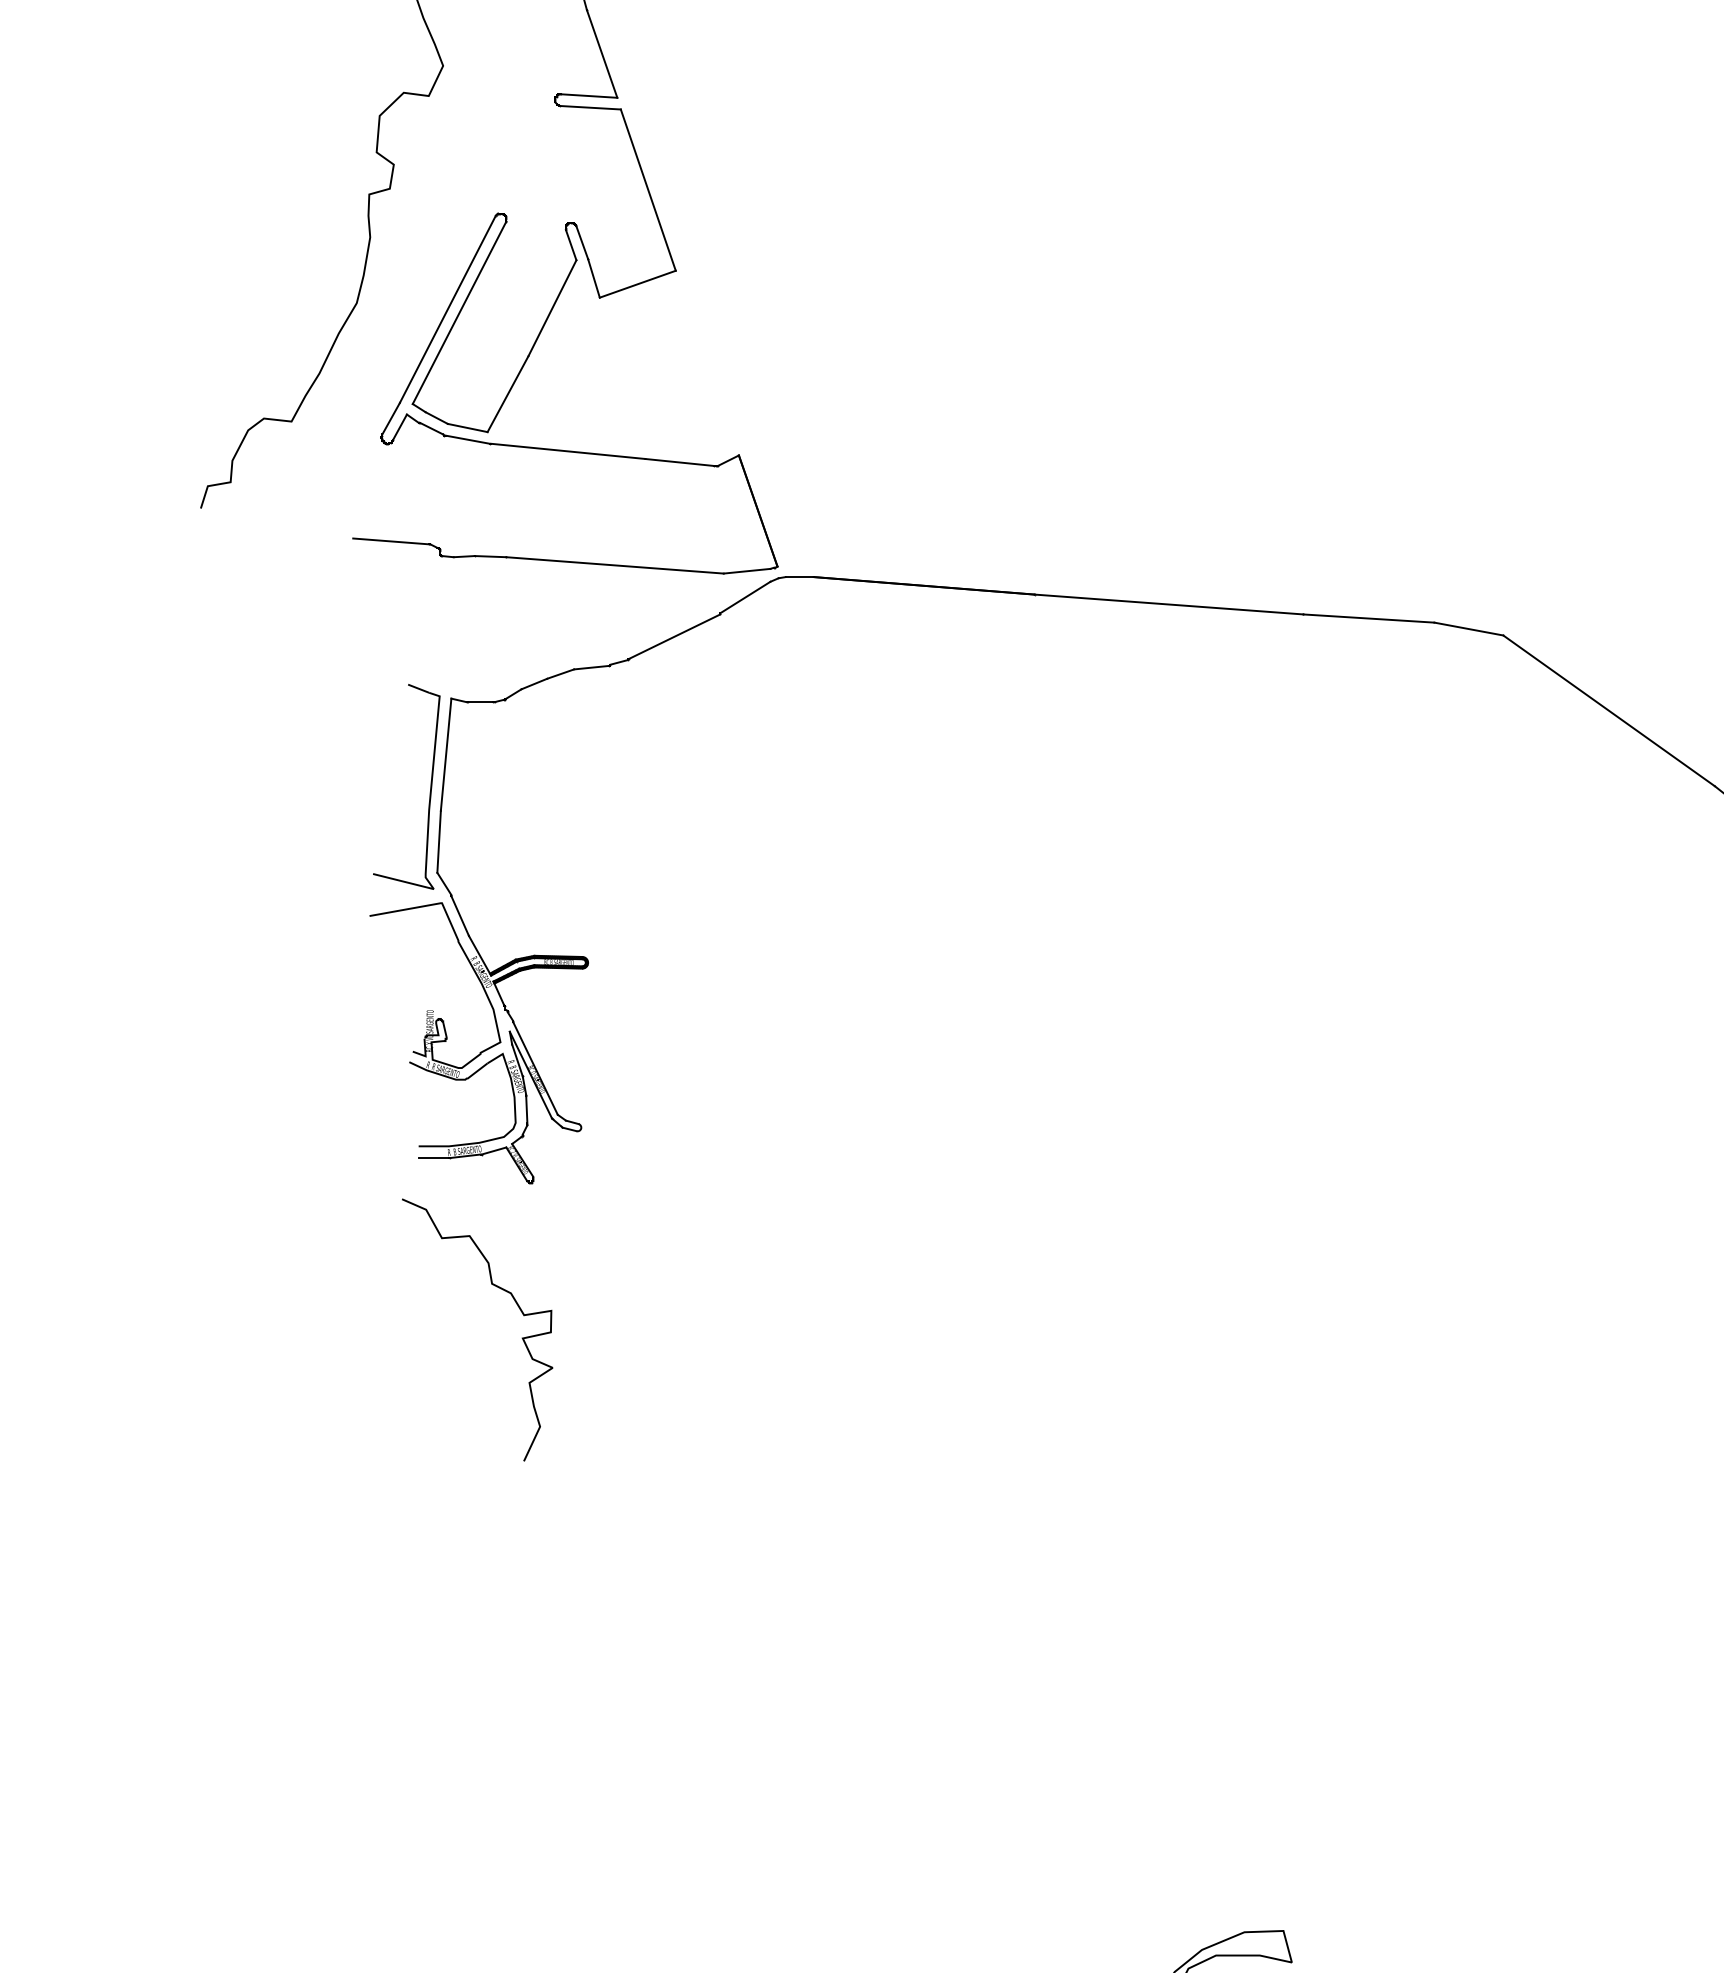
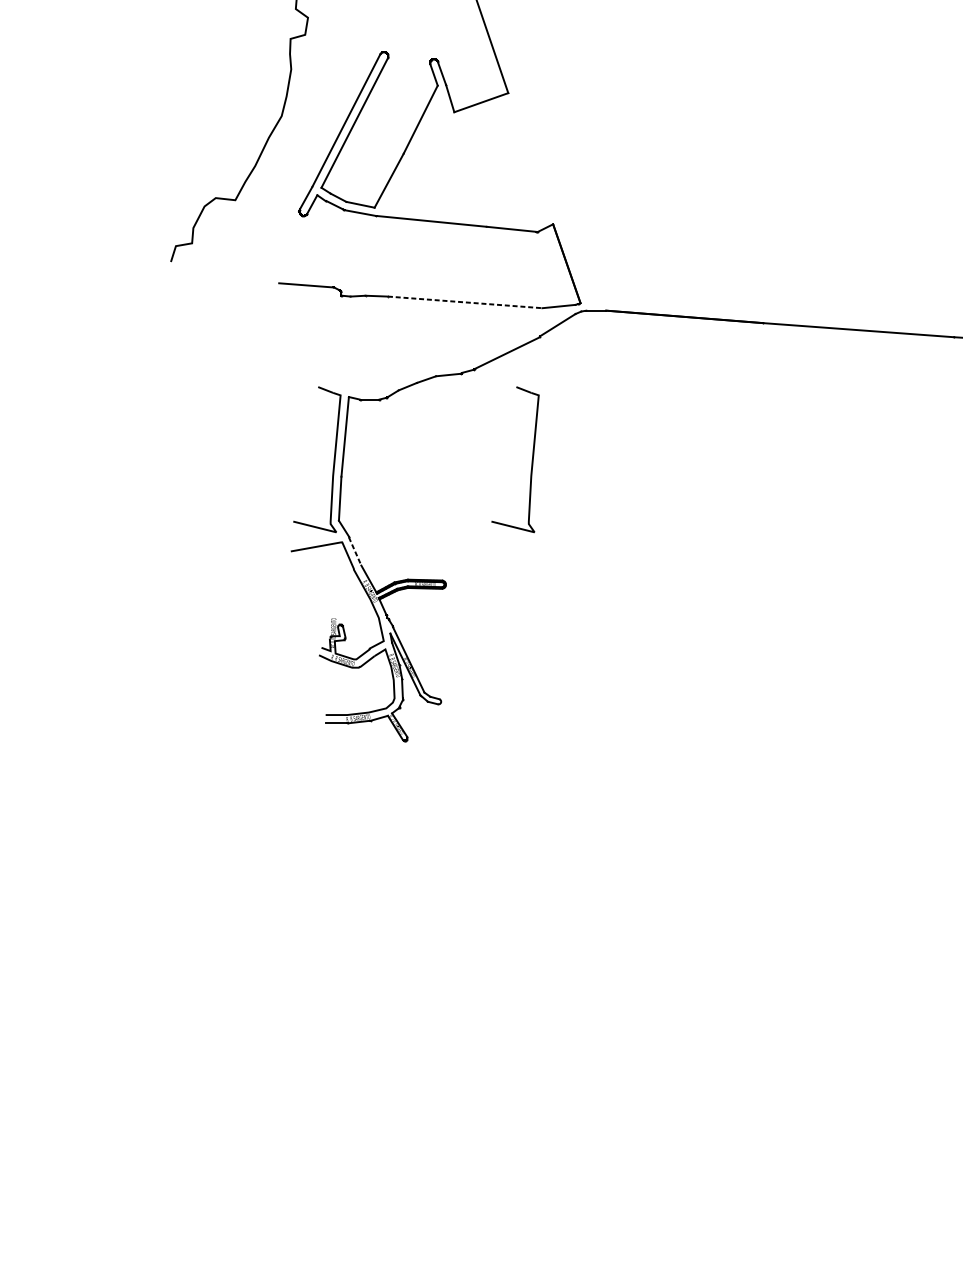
line: (615, 565) -> (465, 302), solid -> dashed
part: (708, 792) -> (531, 463), added
line: (460, 916) -> (355, 551), solid -> dashed
curve: (521, 1337) -> (398, 850), removed

